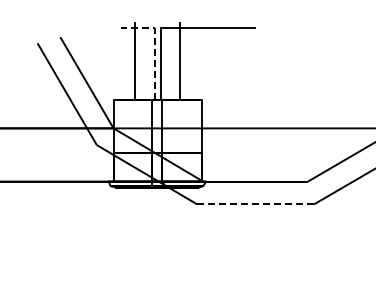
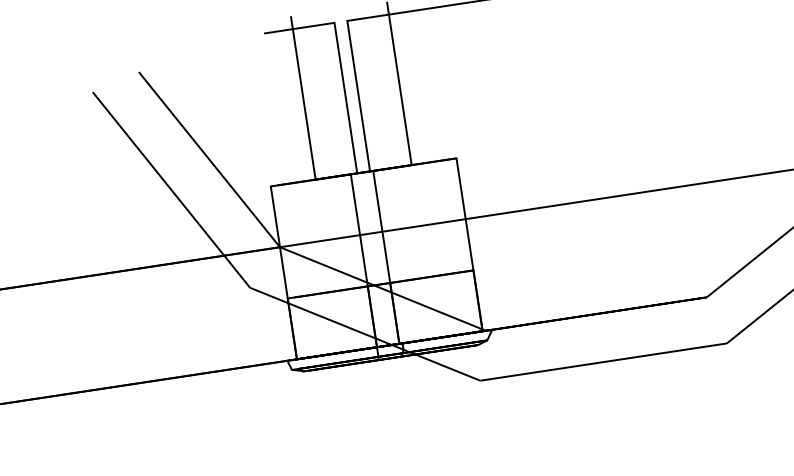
line: (154, 45) -> (339, 59), dashed -> solid
line: (255, 204) -> (603, 362), dashed -> solid

